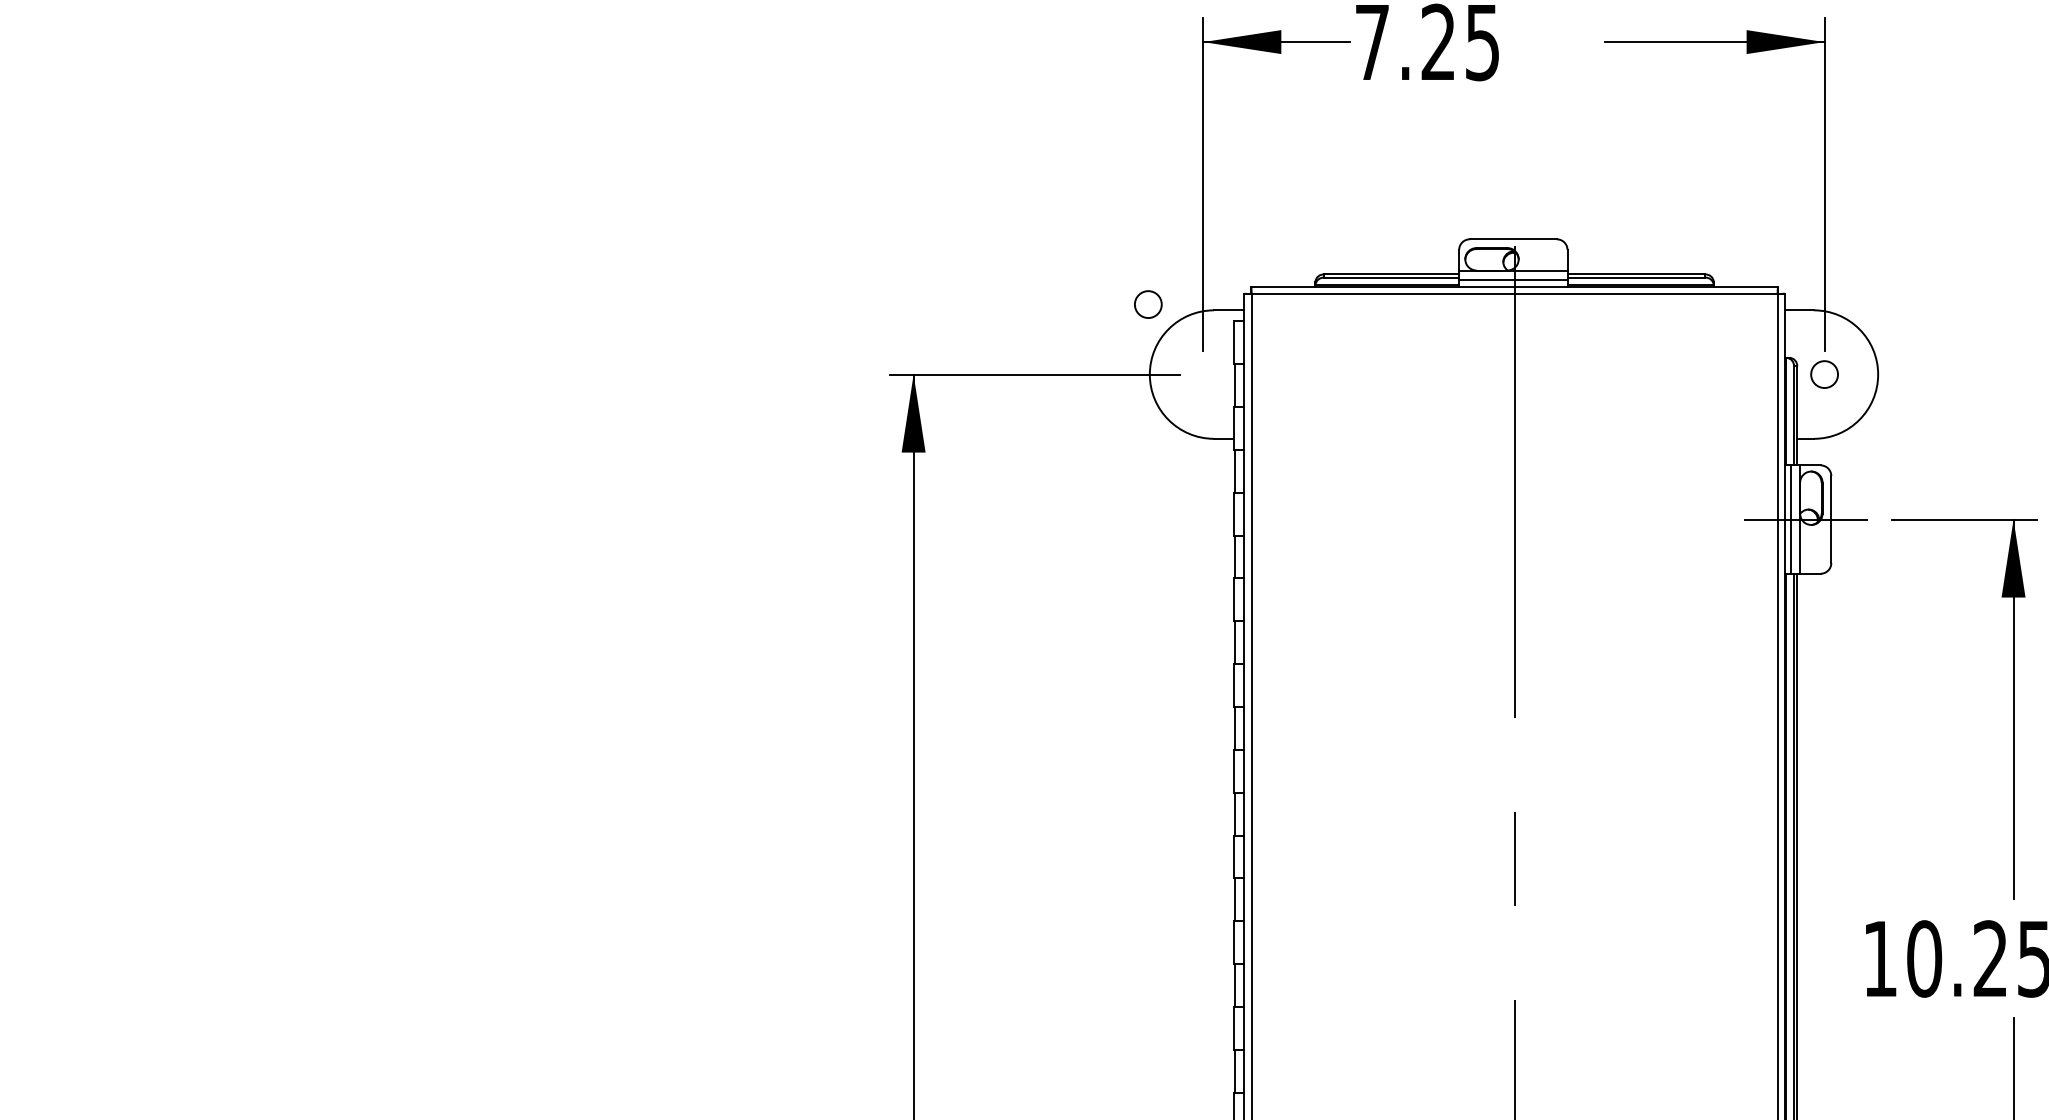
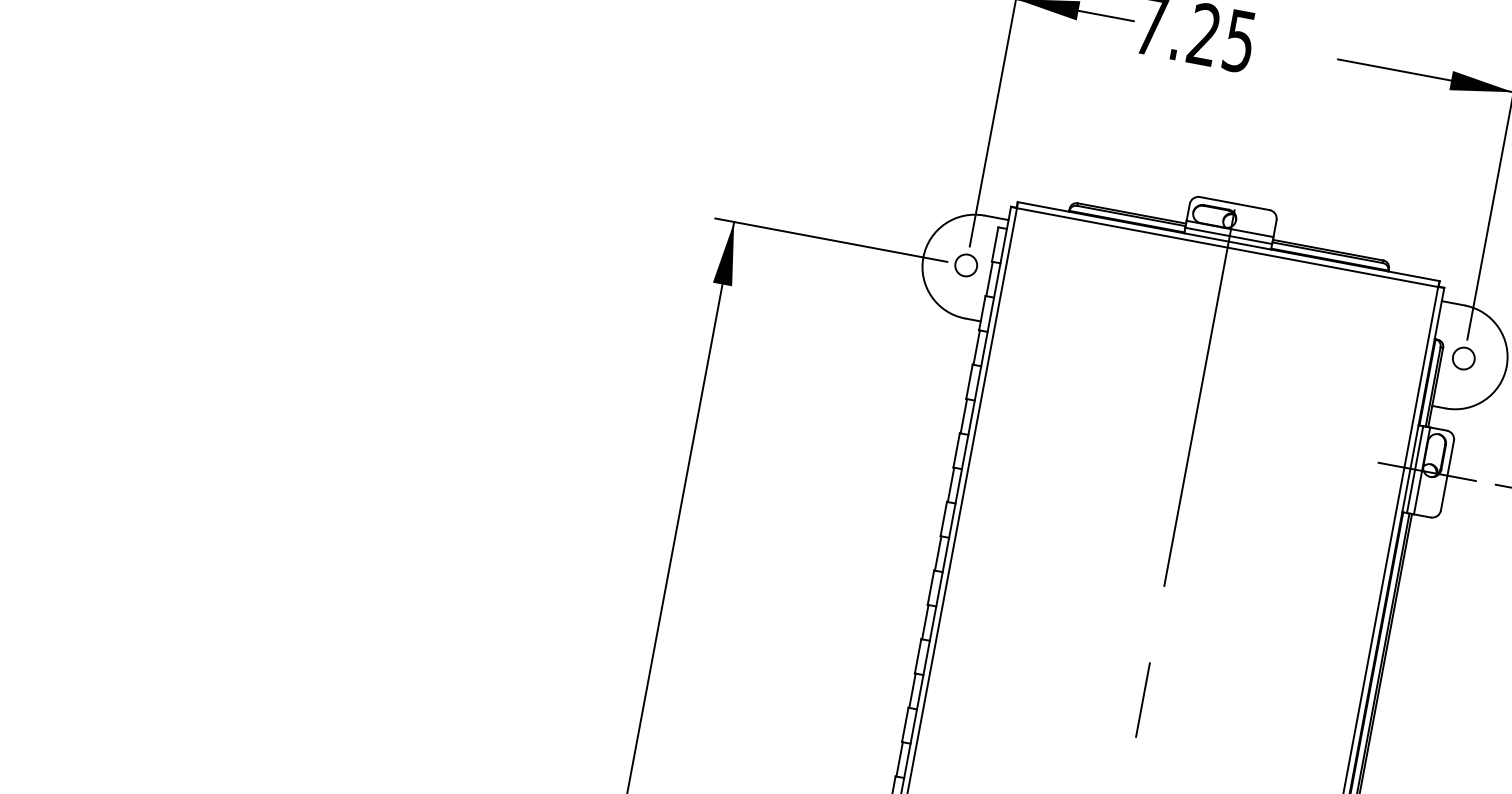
circle: (1148, 304) -> (966, 265), moved

